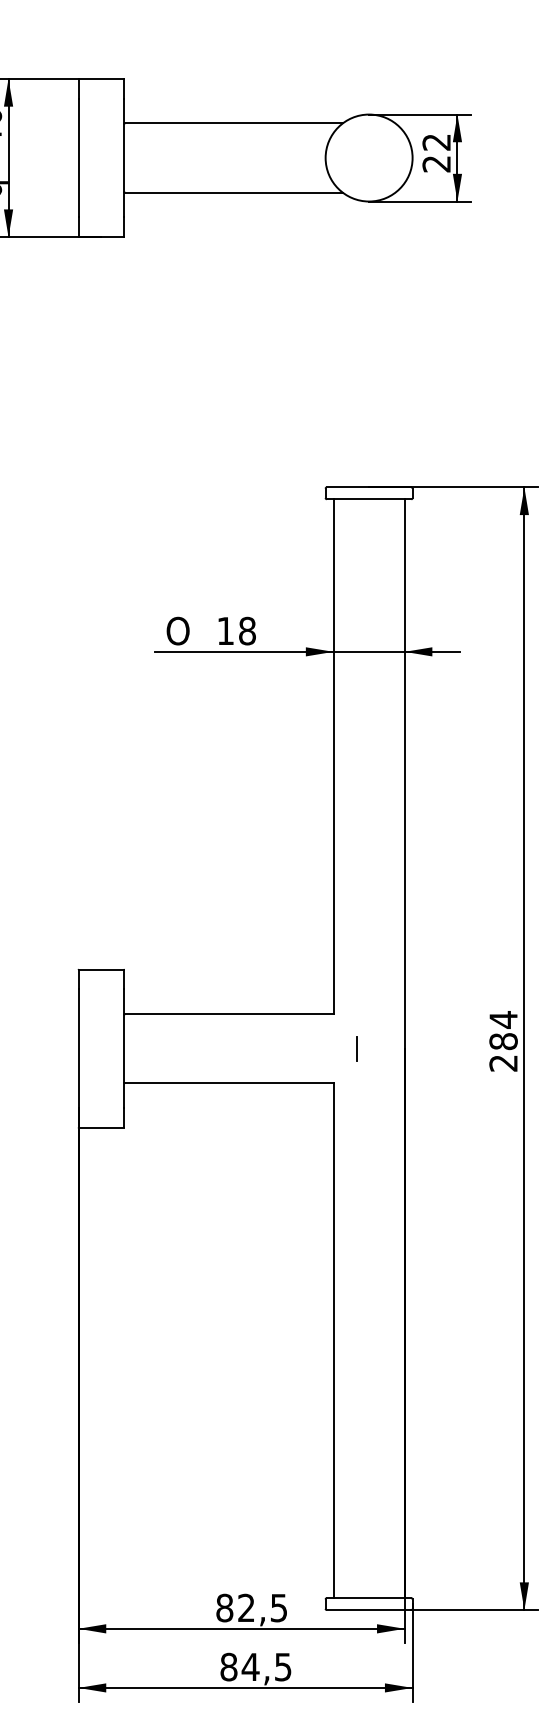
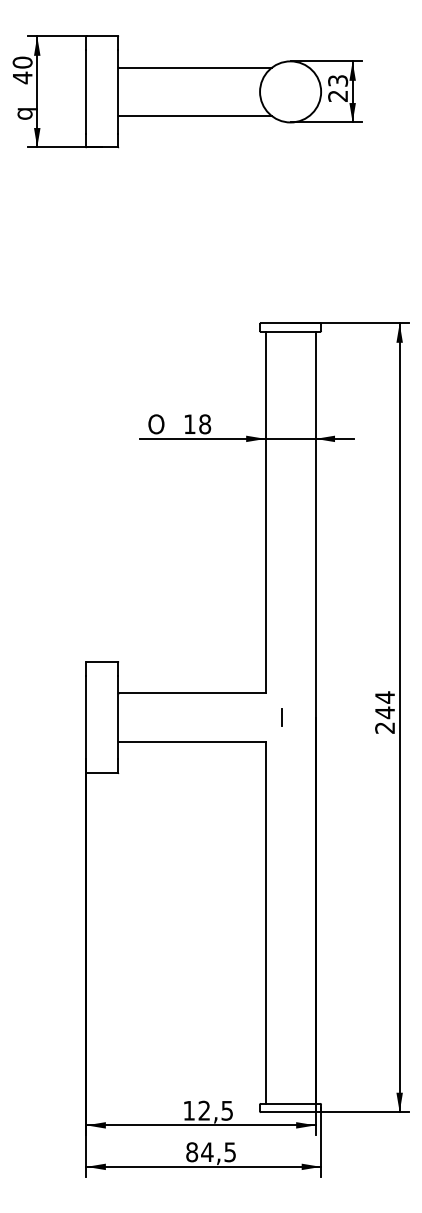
text: (437, 141) -> (338, 80), 22 -> 23
text: (504, 1041) -> (385, 712), 284 -> 244
text: (225, 1607) -> (189, 1110), 82,5 -> 12,5

